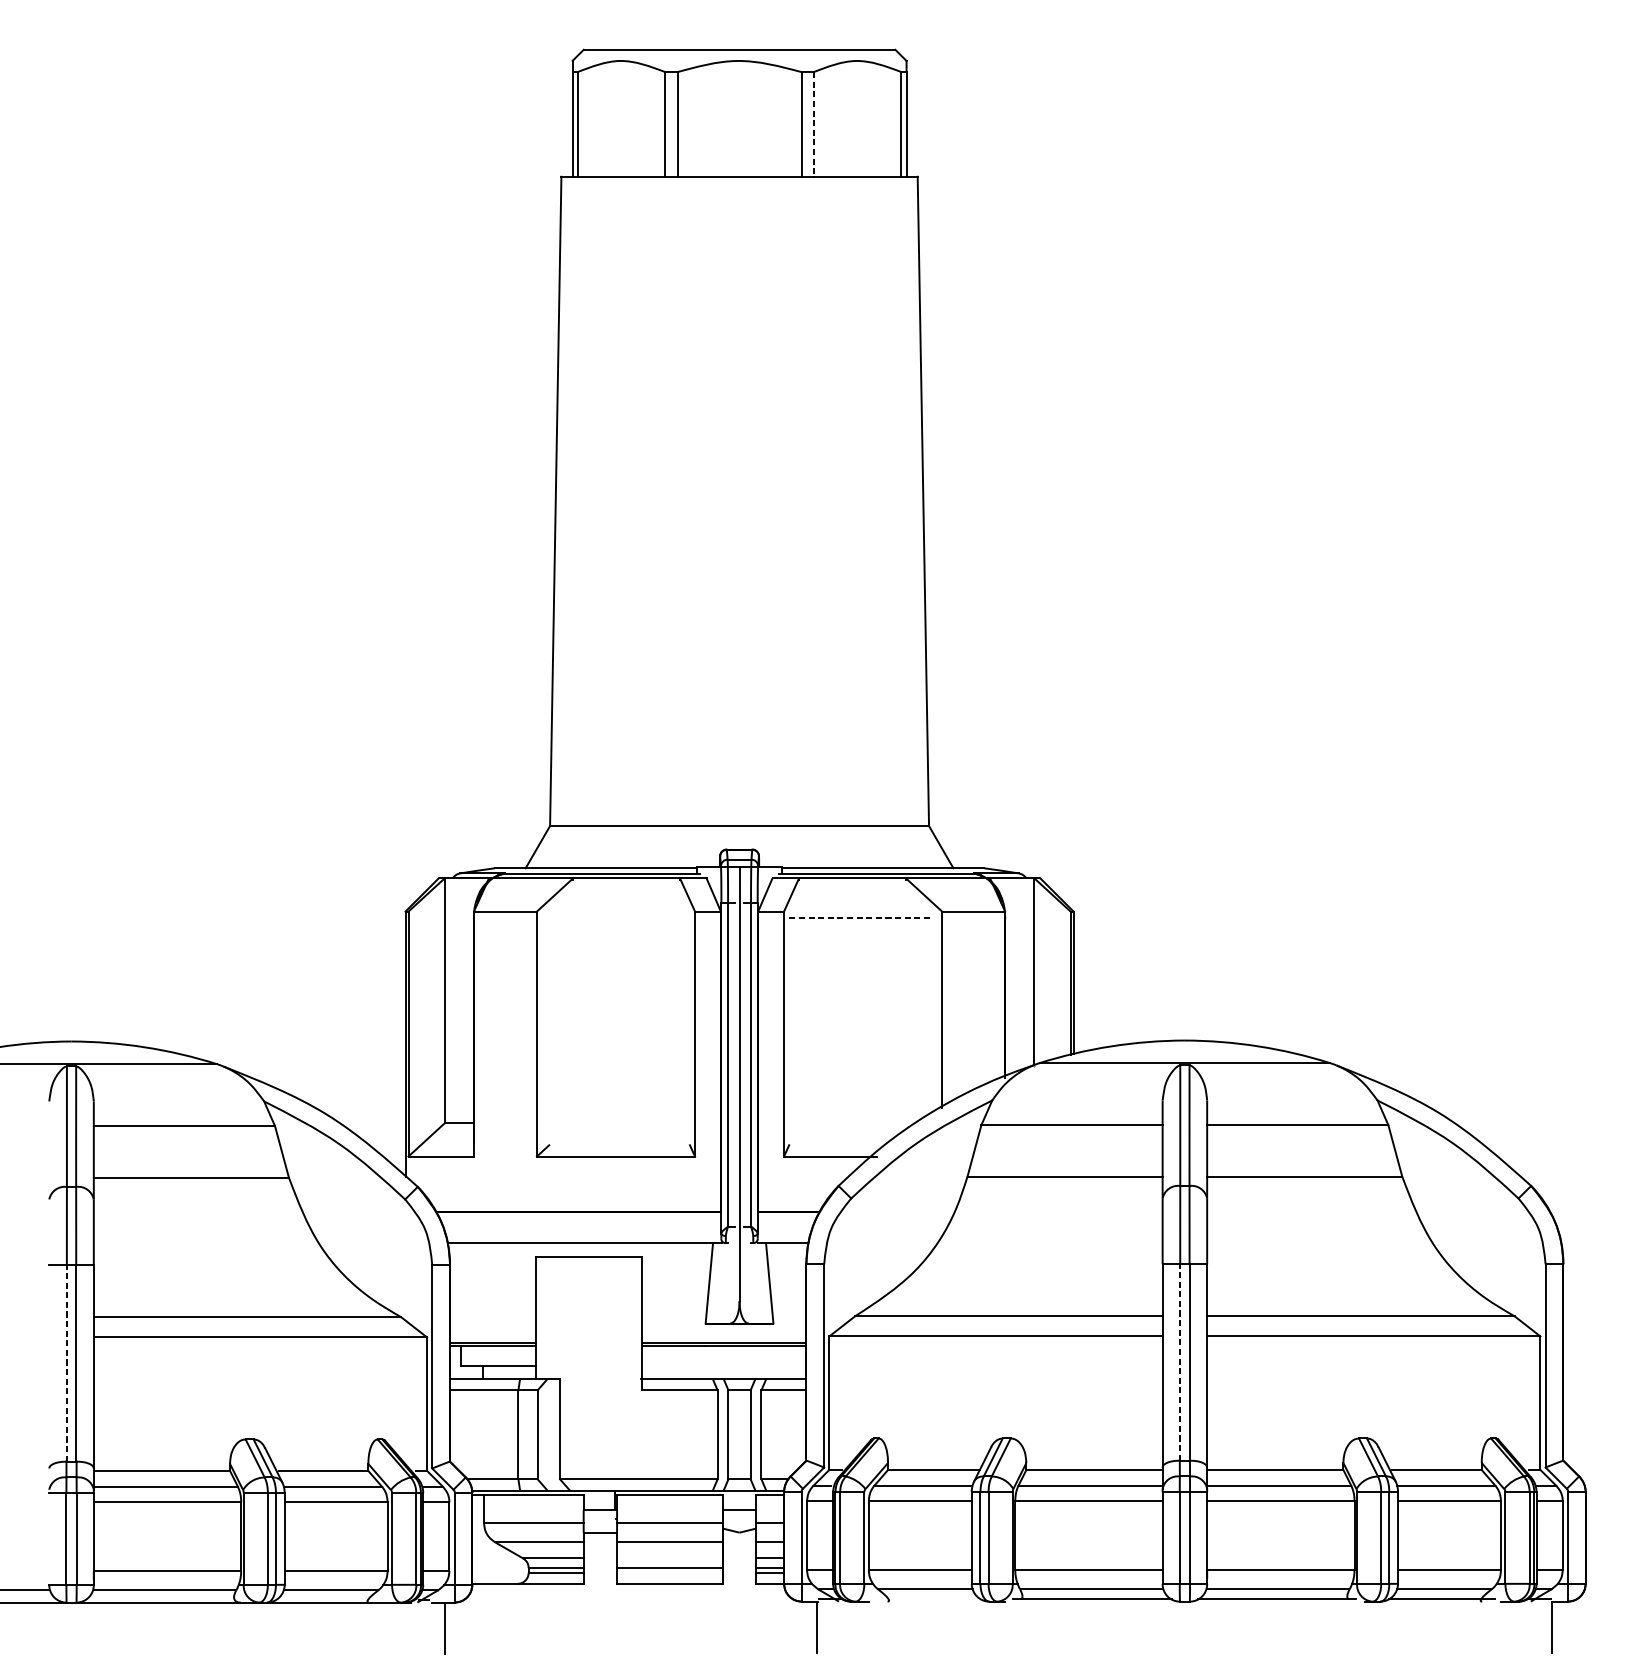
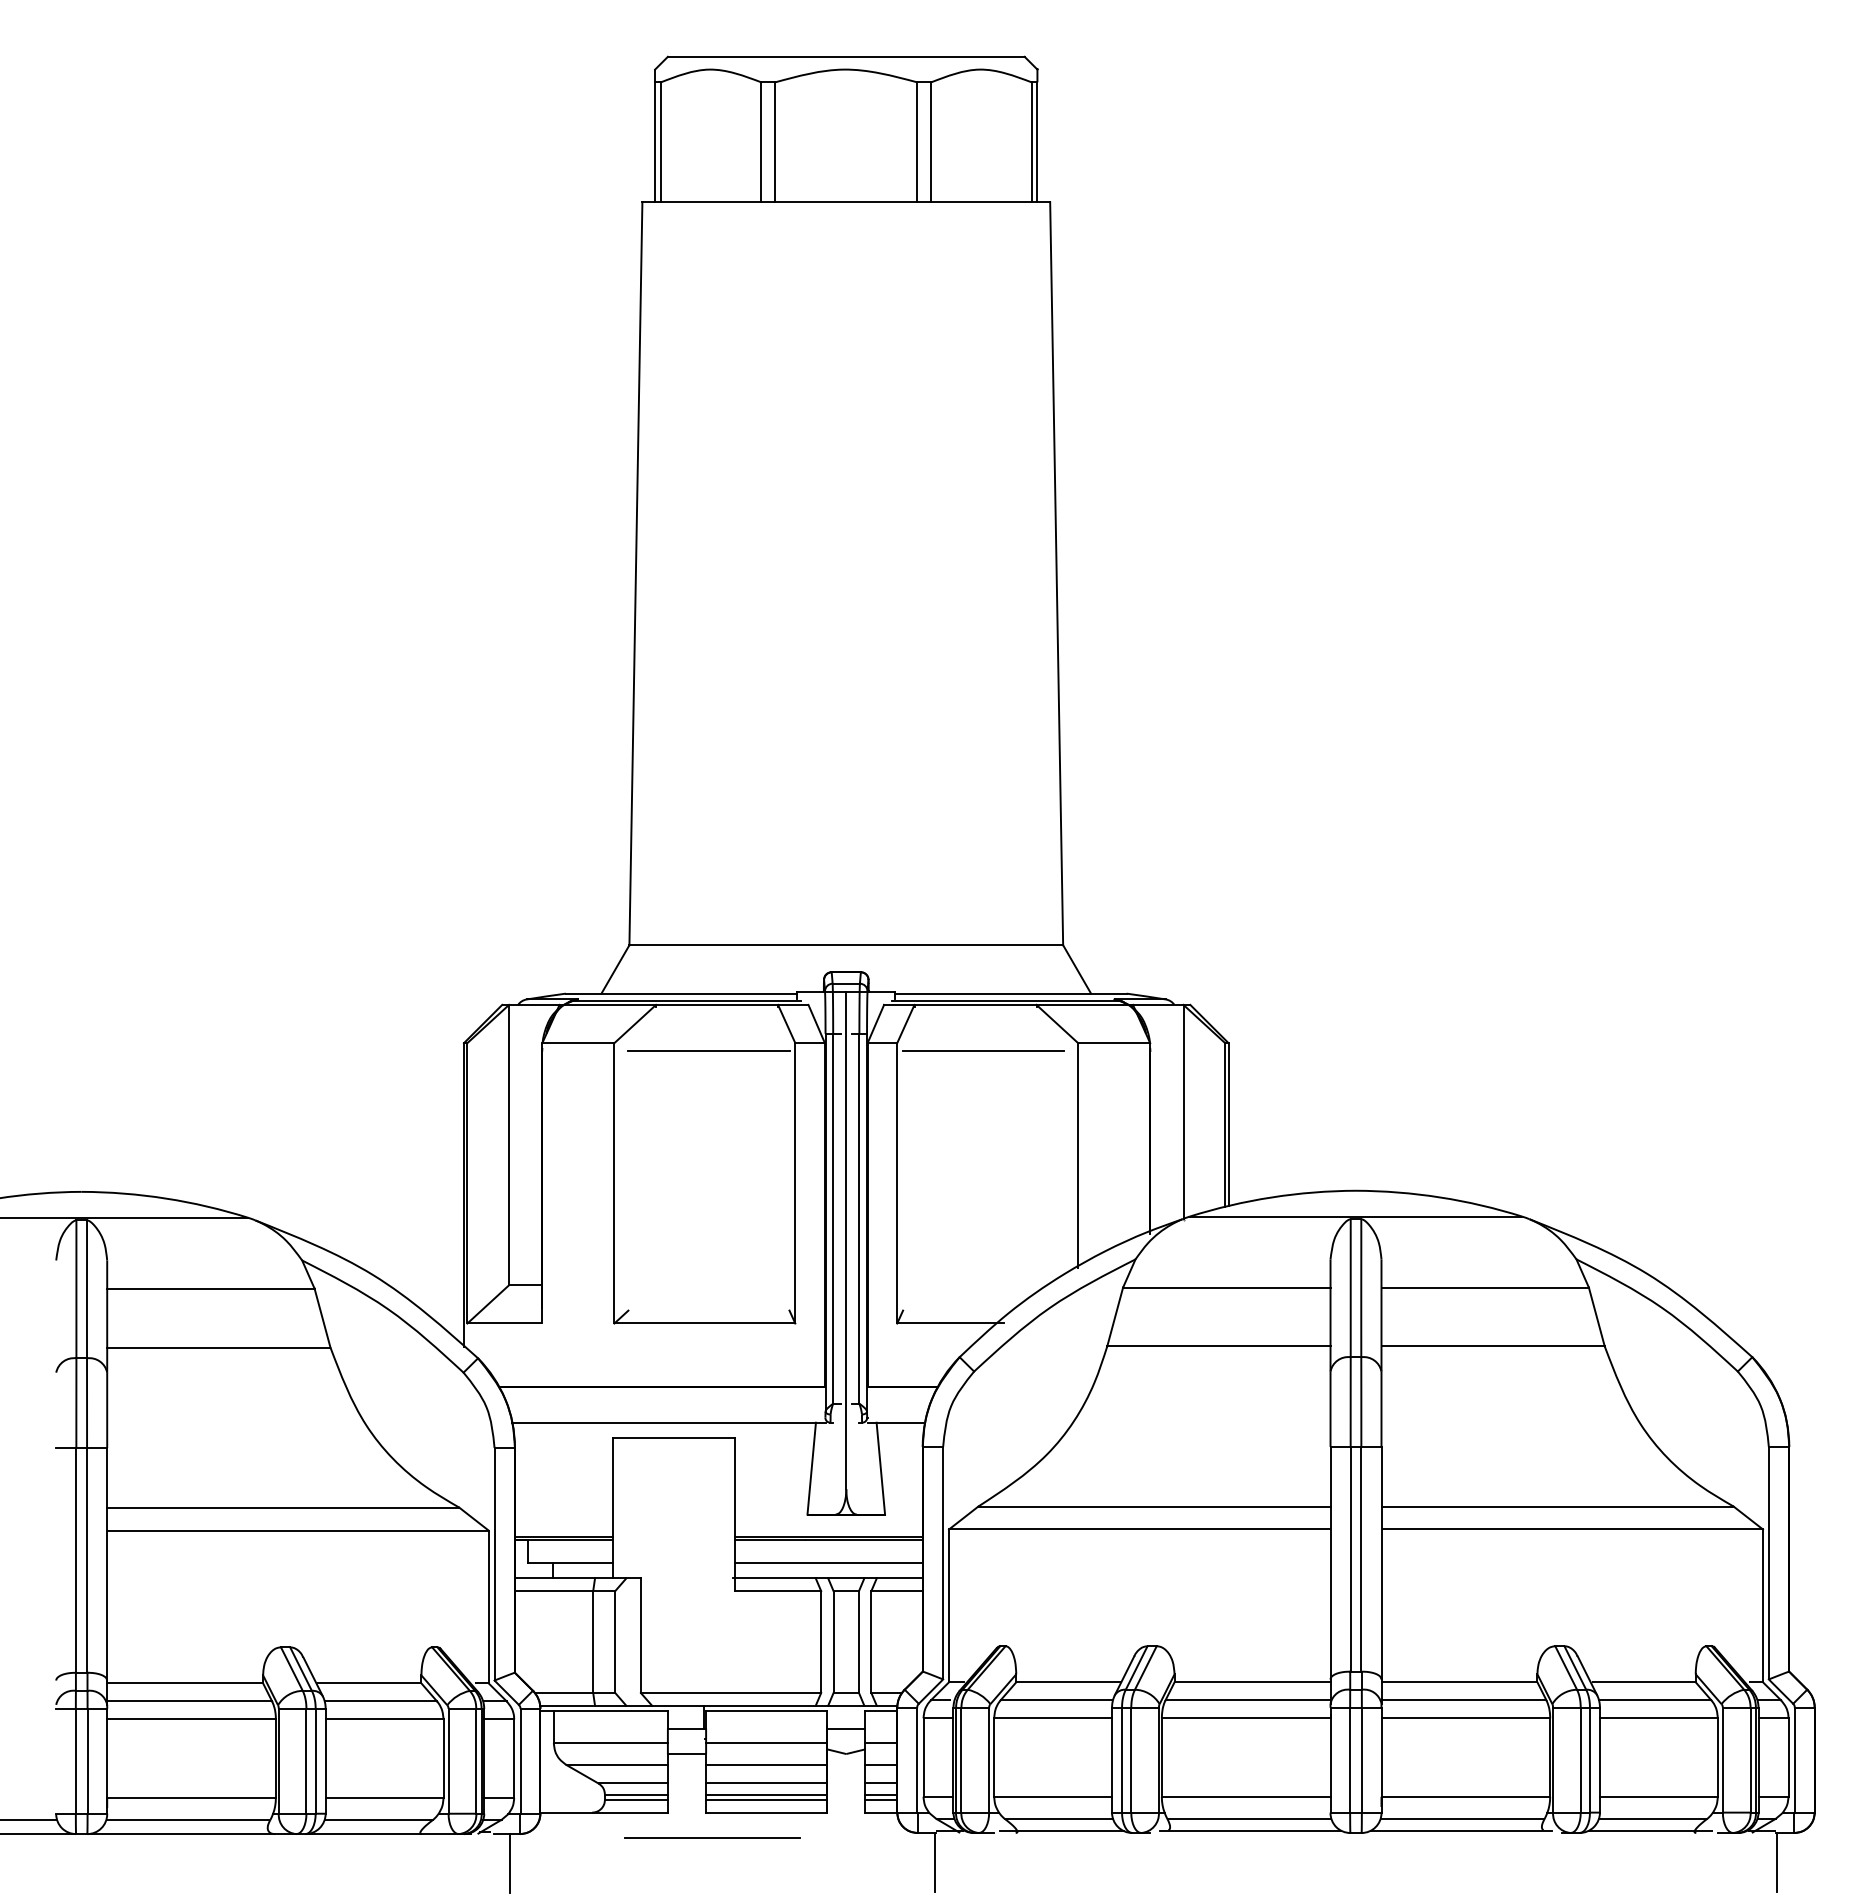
line: (814, 124) -> (931, 142), dashed -> solid
line: (619, 917) -> (708, 1050), added
line: (859, 917) -> (983, 1050), dashed -> solid
line: (1180, 1361) -> (1350, 1558), dashed -> solid
line: (66, 1362) -> (76, 1559), dashed -> solid
line: (724, 1365) -> (828, 1562), added
line: (669, 1558) -> (766, 1783), added
line: (669, 1572) -> (766, 1799), added
line: (927, 1599) -> (1061, 1830), added
line: (622, 1605) -> (712, 1837), added

